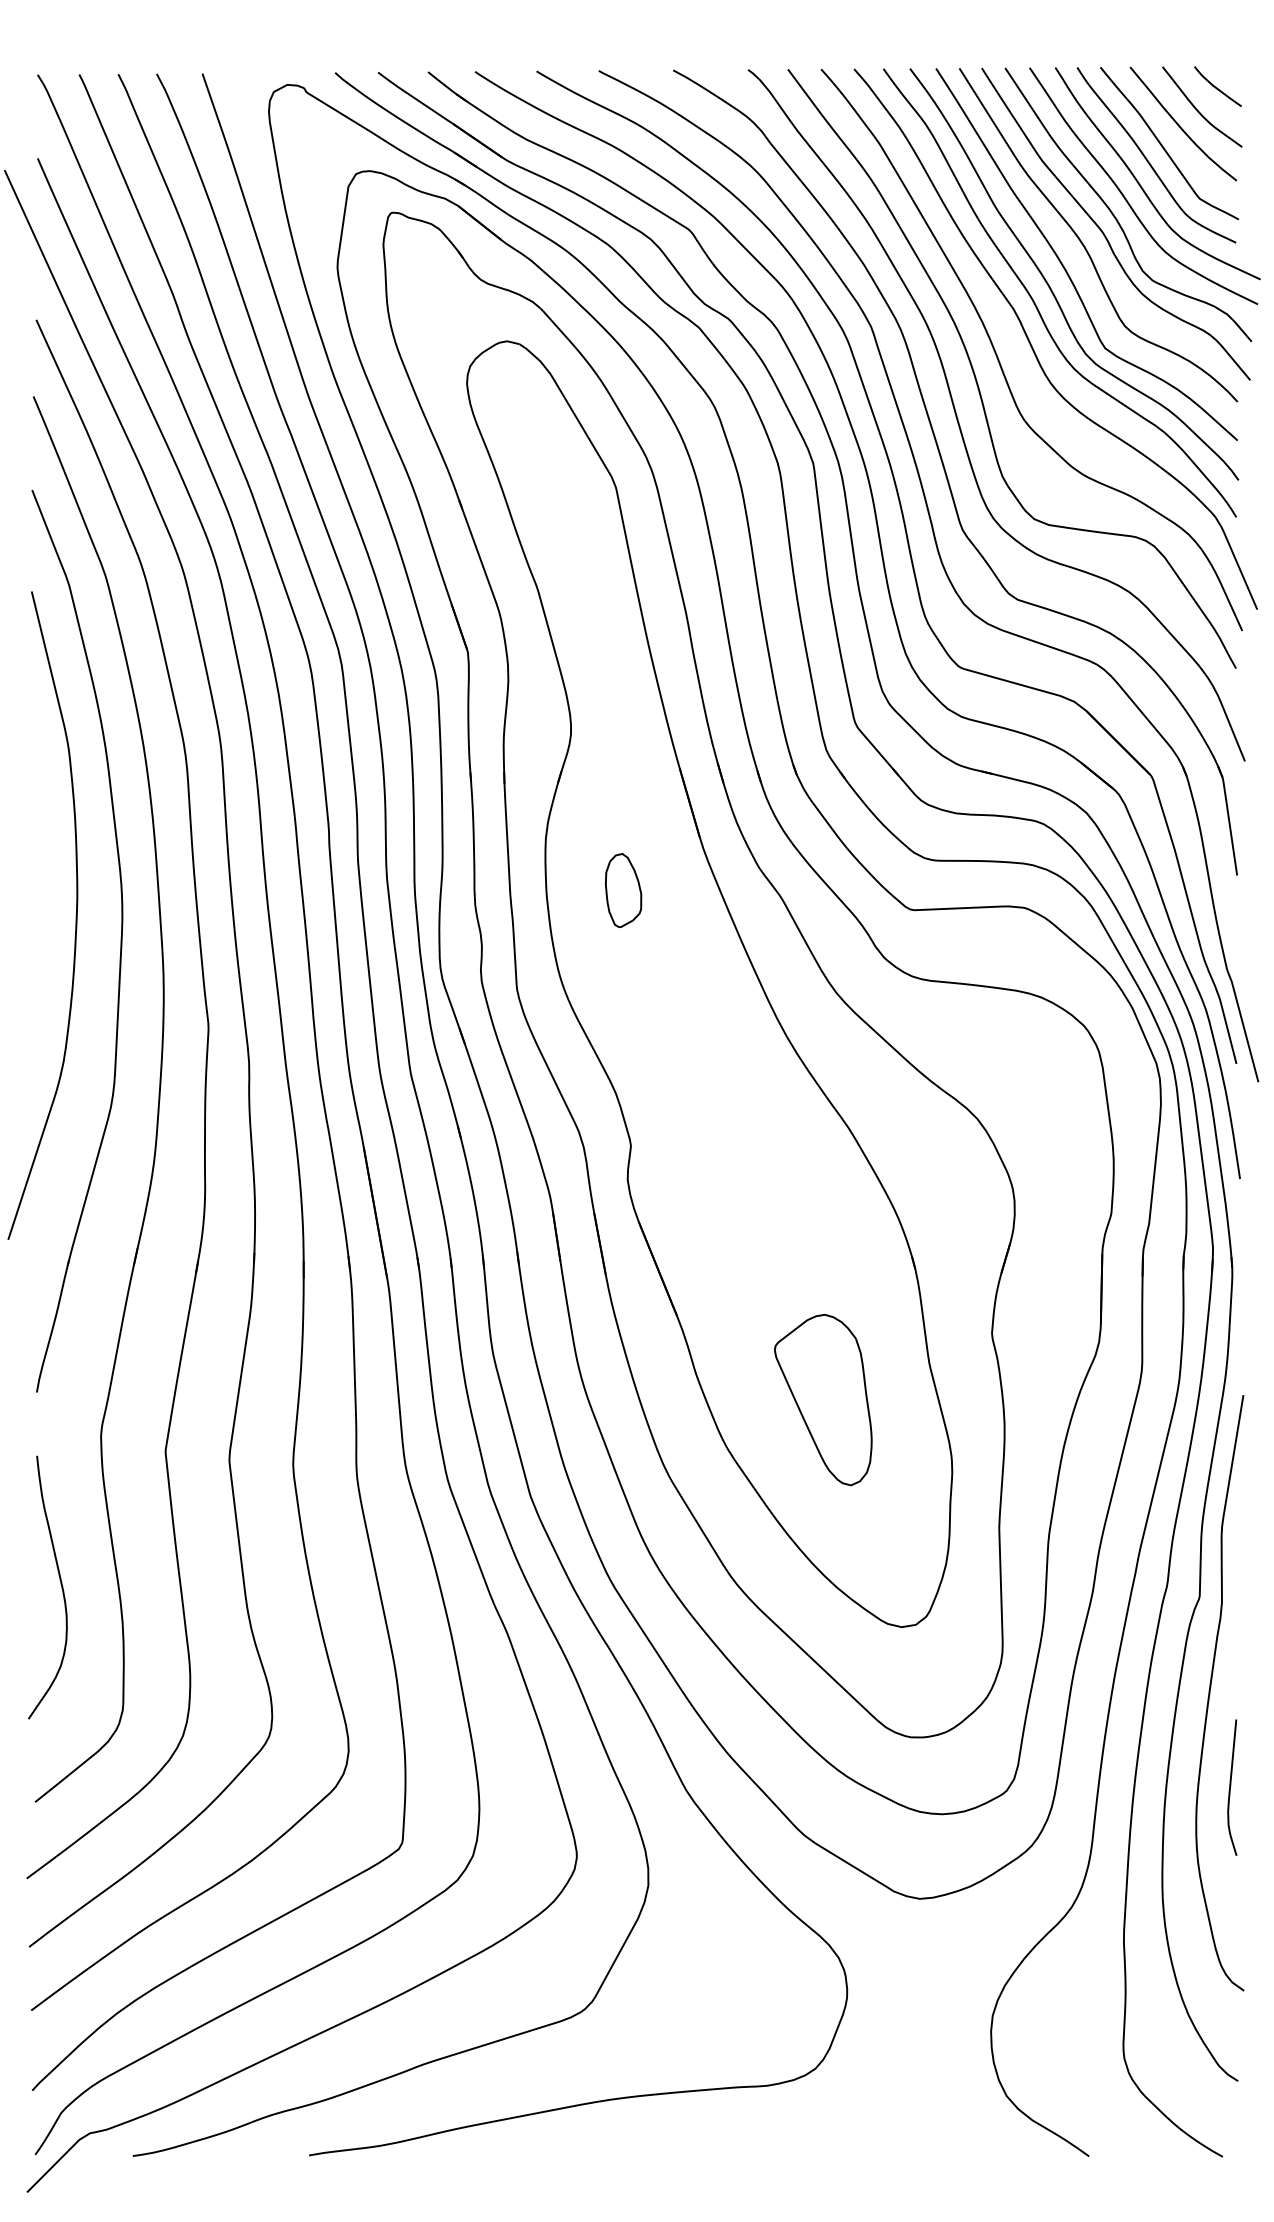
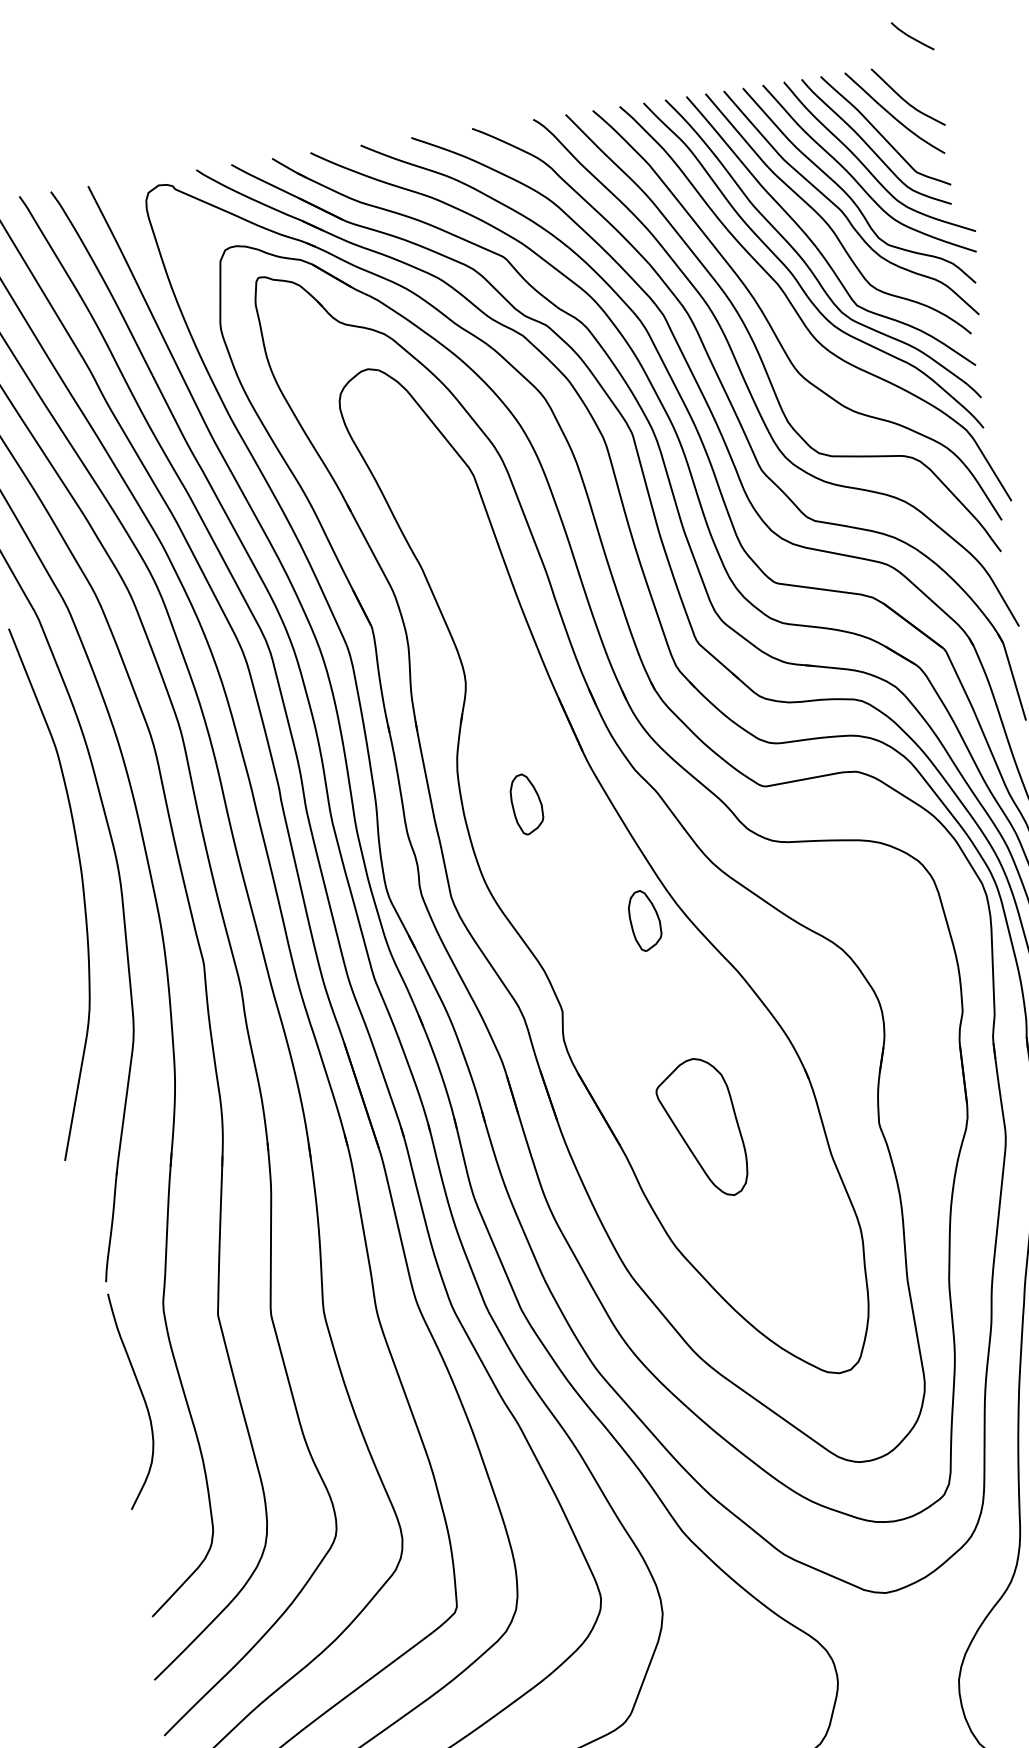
curve: (1217, 87) -> (912, 37), moved
part: (745, 1050) -> (644, 920), added
part: (823, 1400) -> (702, 1129), moved
curve: (60, 1584) -> (142, 1396), moved

